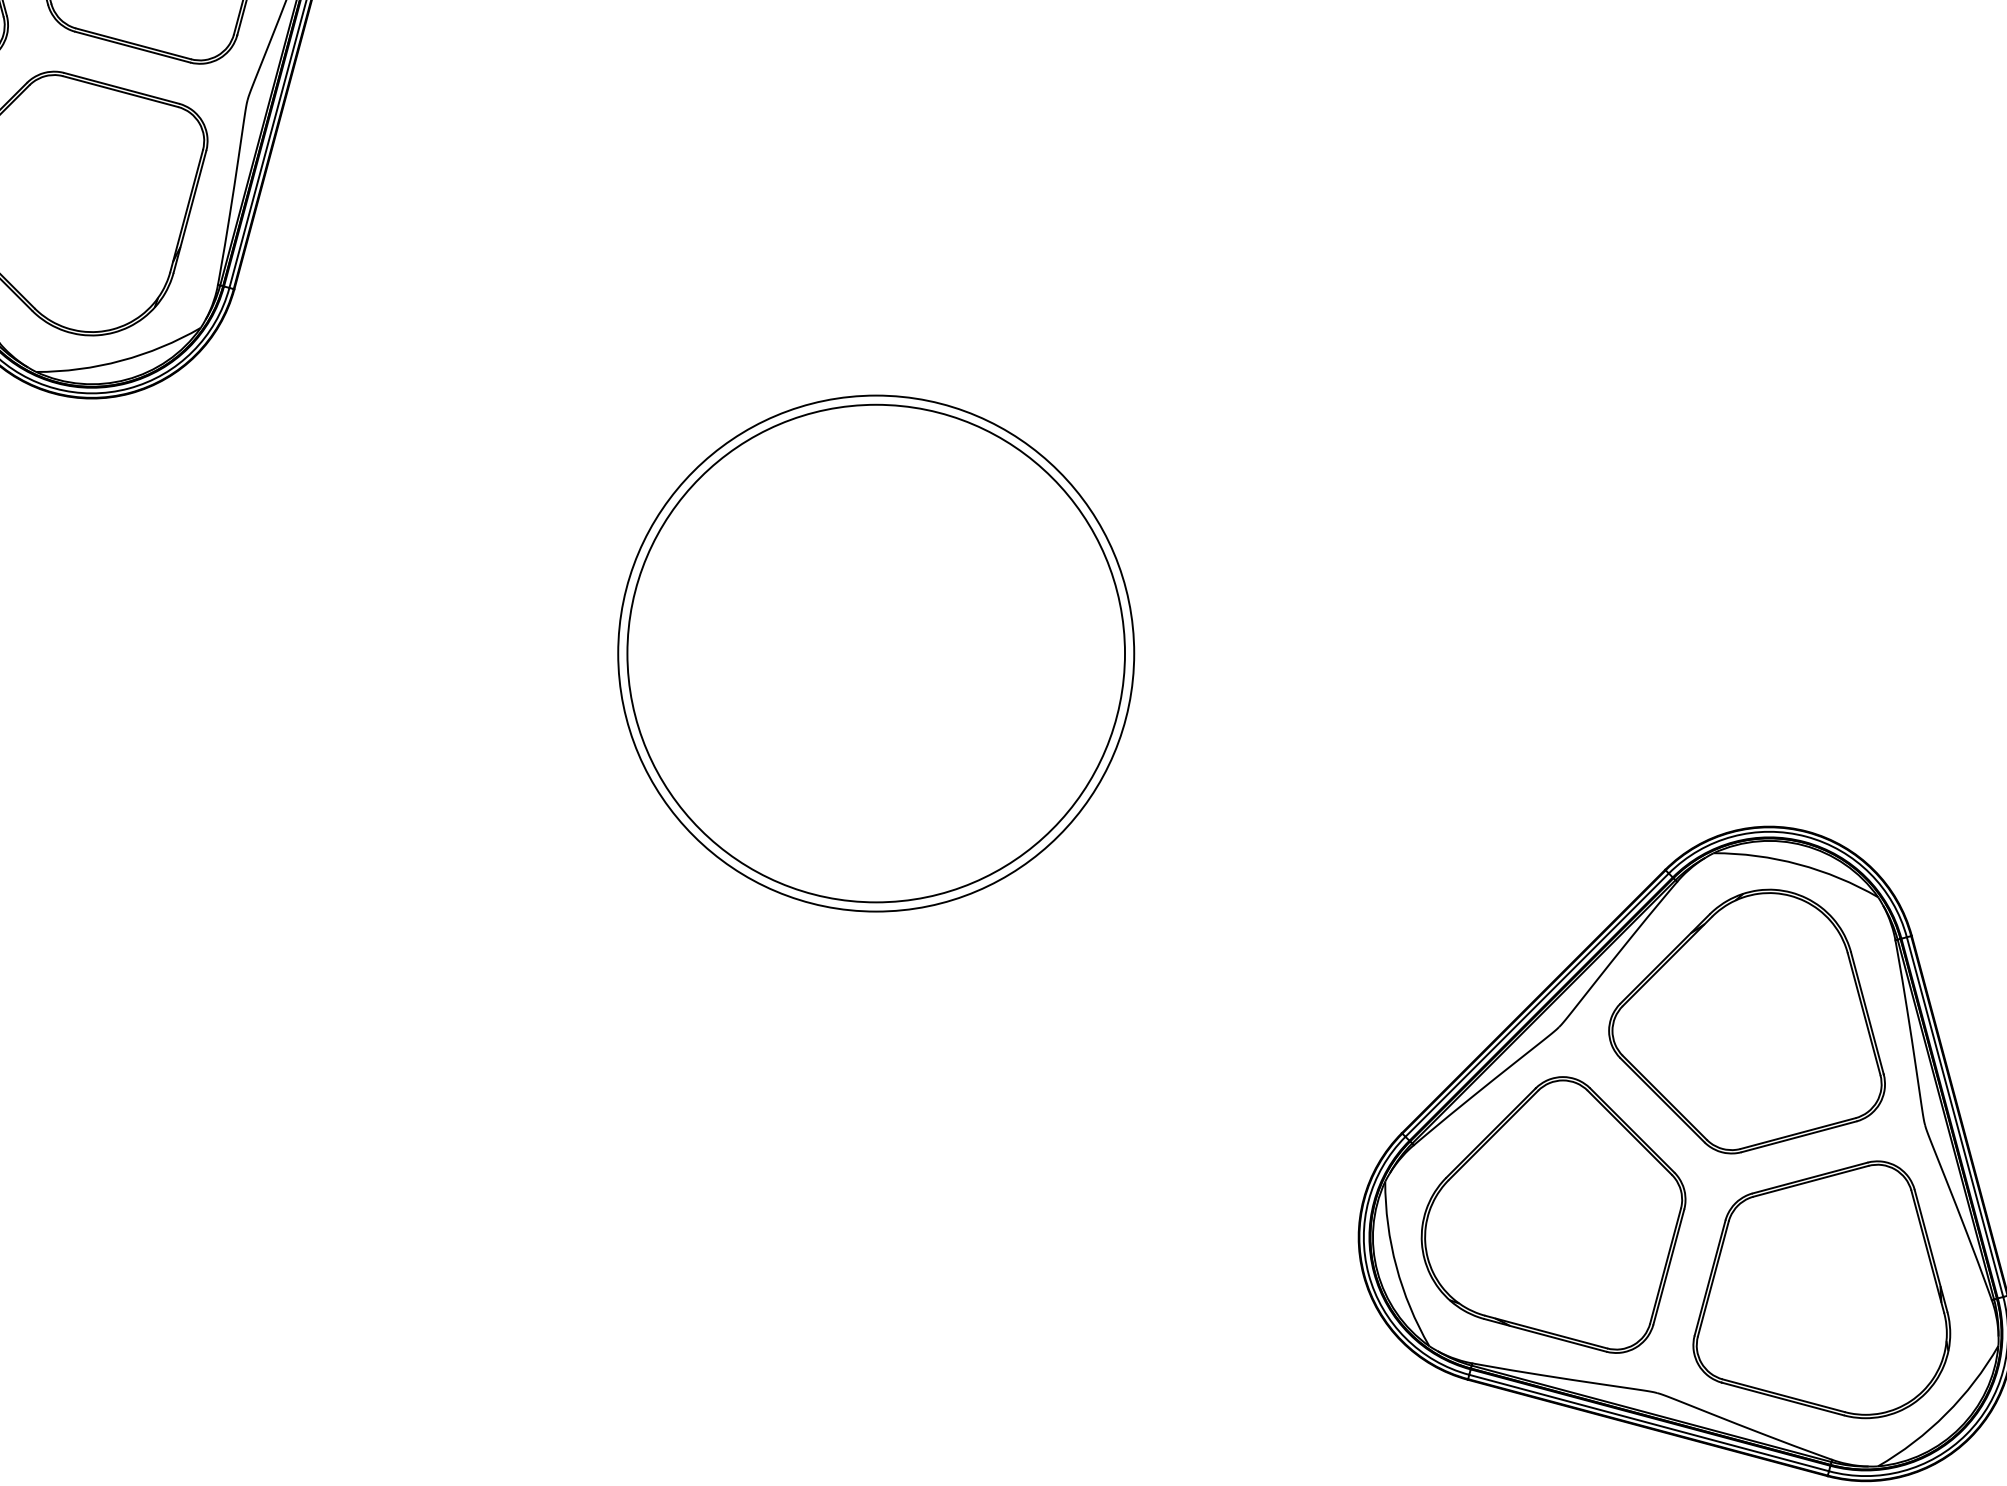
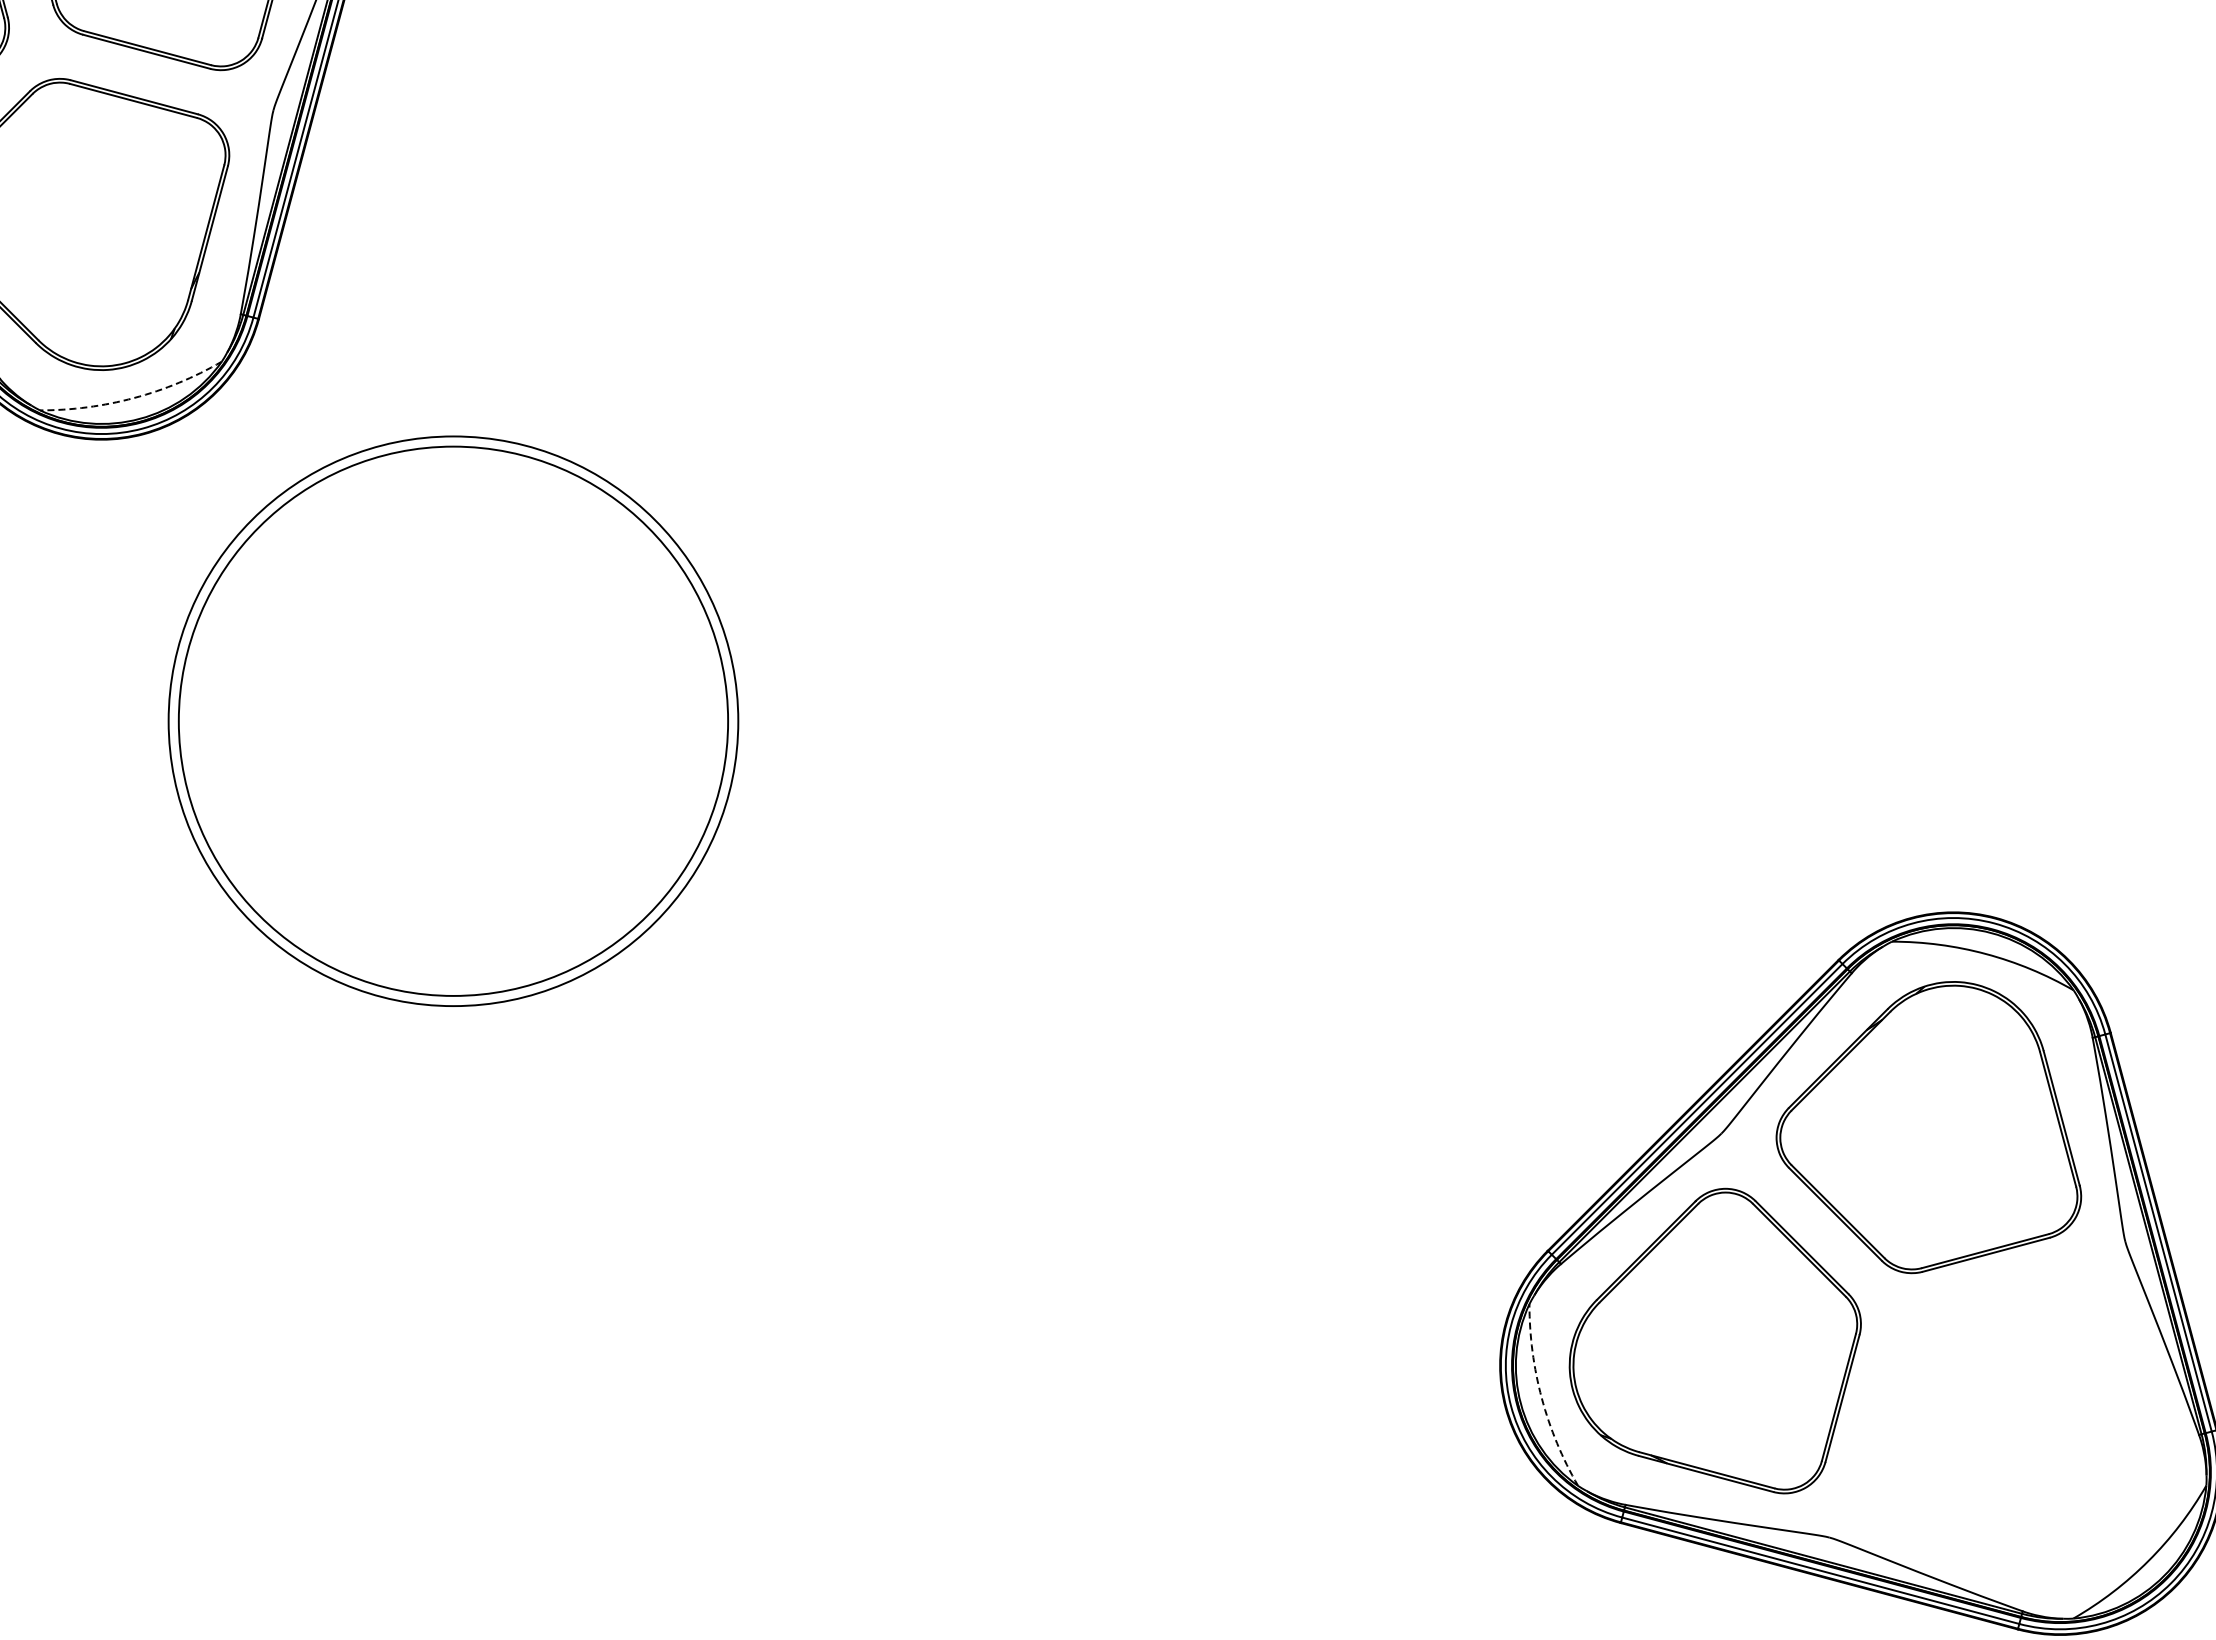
arc: (121, 361) -> (134, 398), solid -> dashed
part: (876, 652) -> (453, 720), moved
arc: (1396, 1267) -> (1541, 1398), solid -> dashed
part: (1821, 1289) -> (2011, 1423), removed

